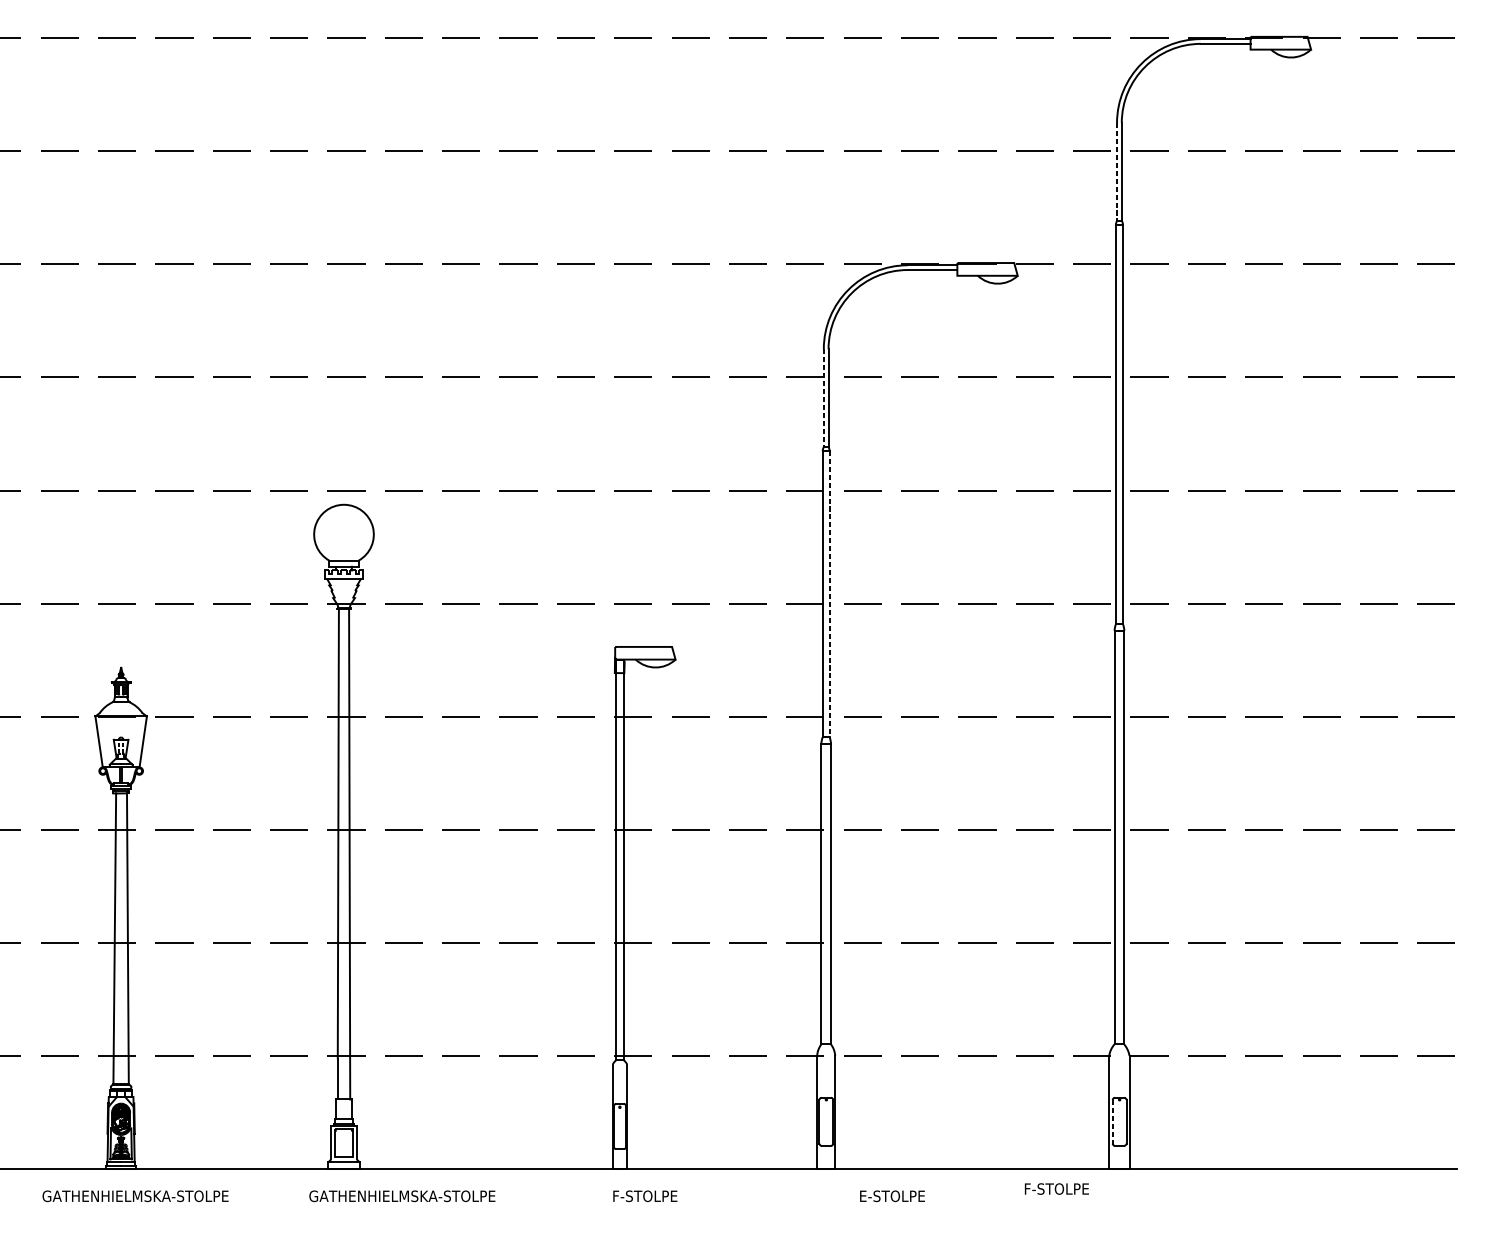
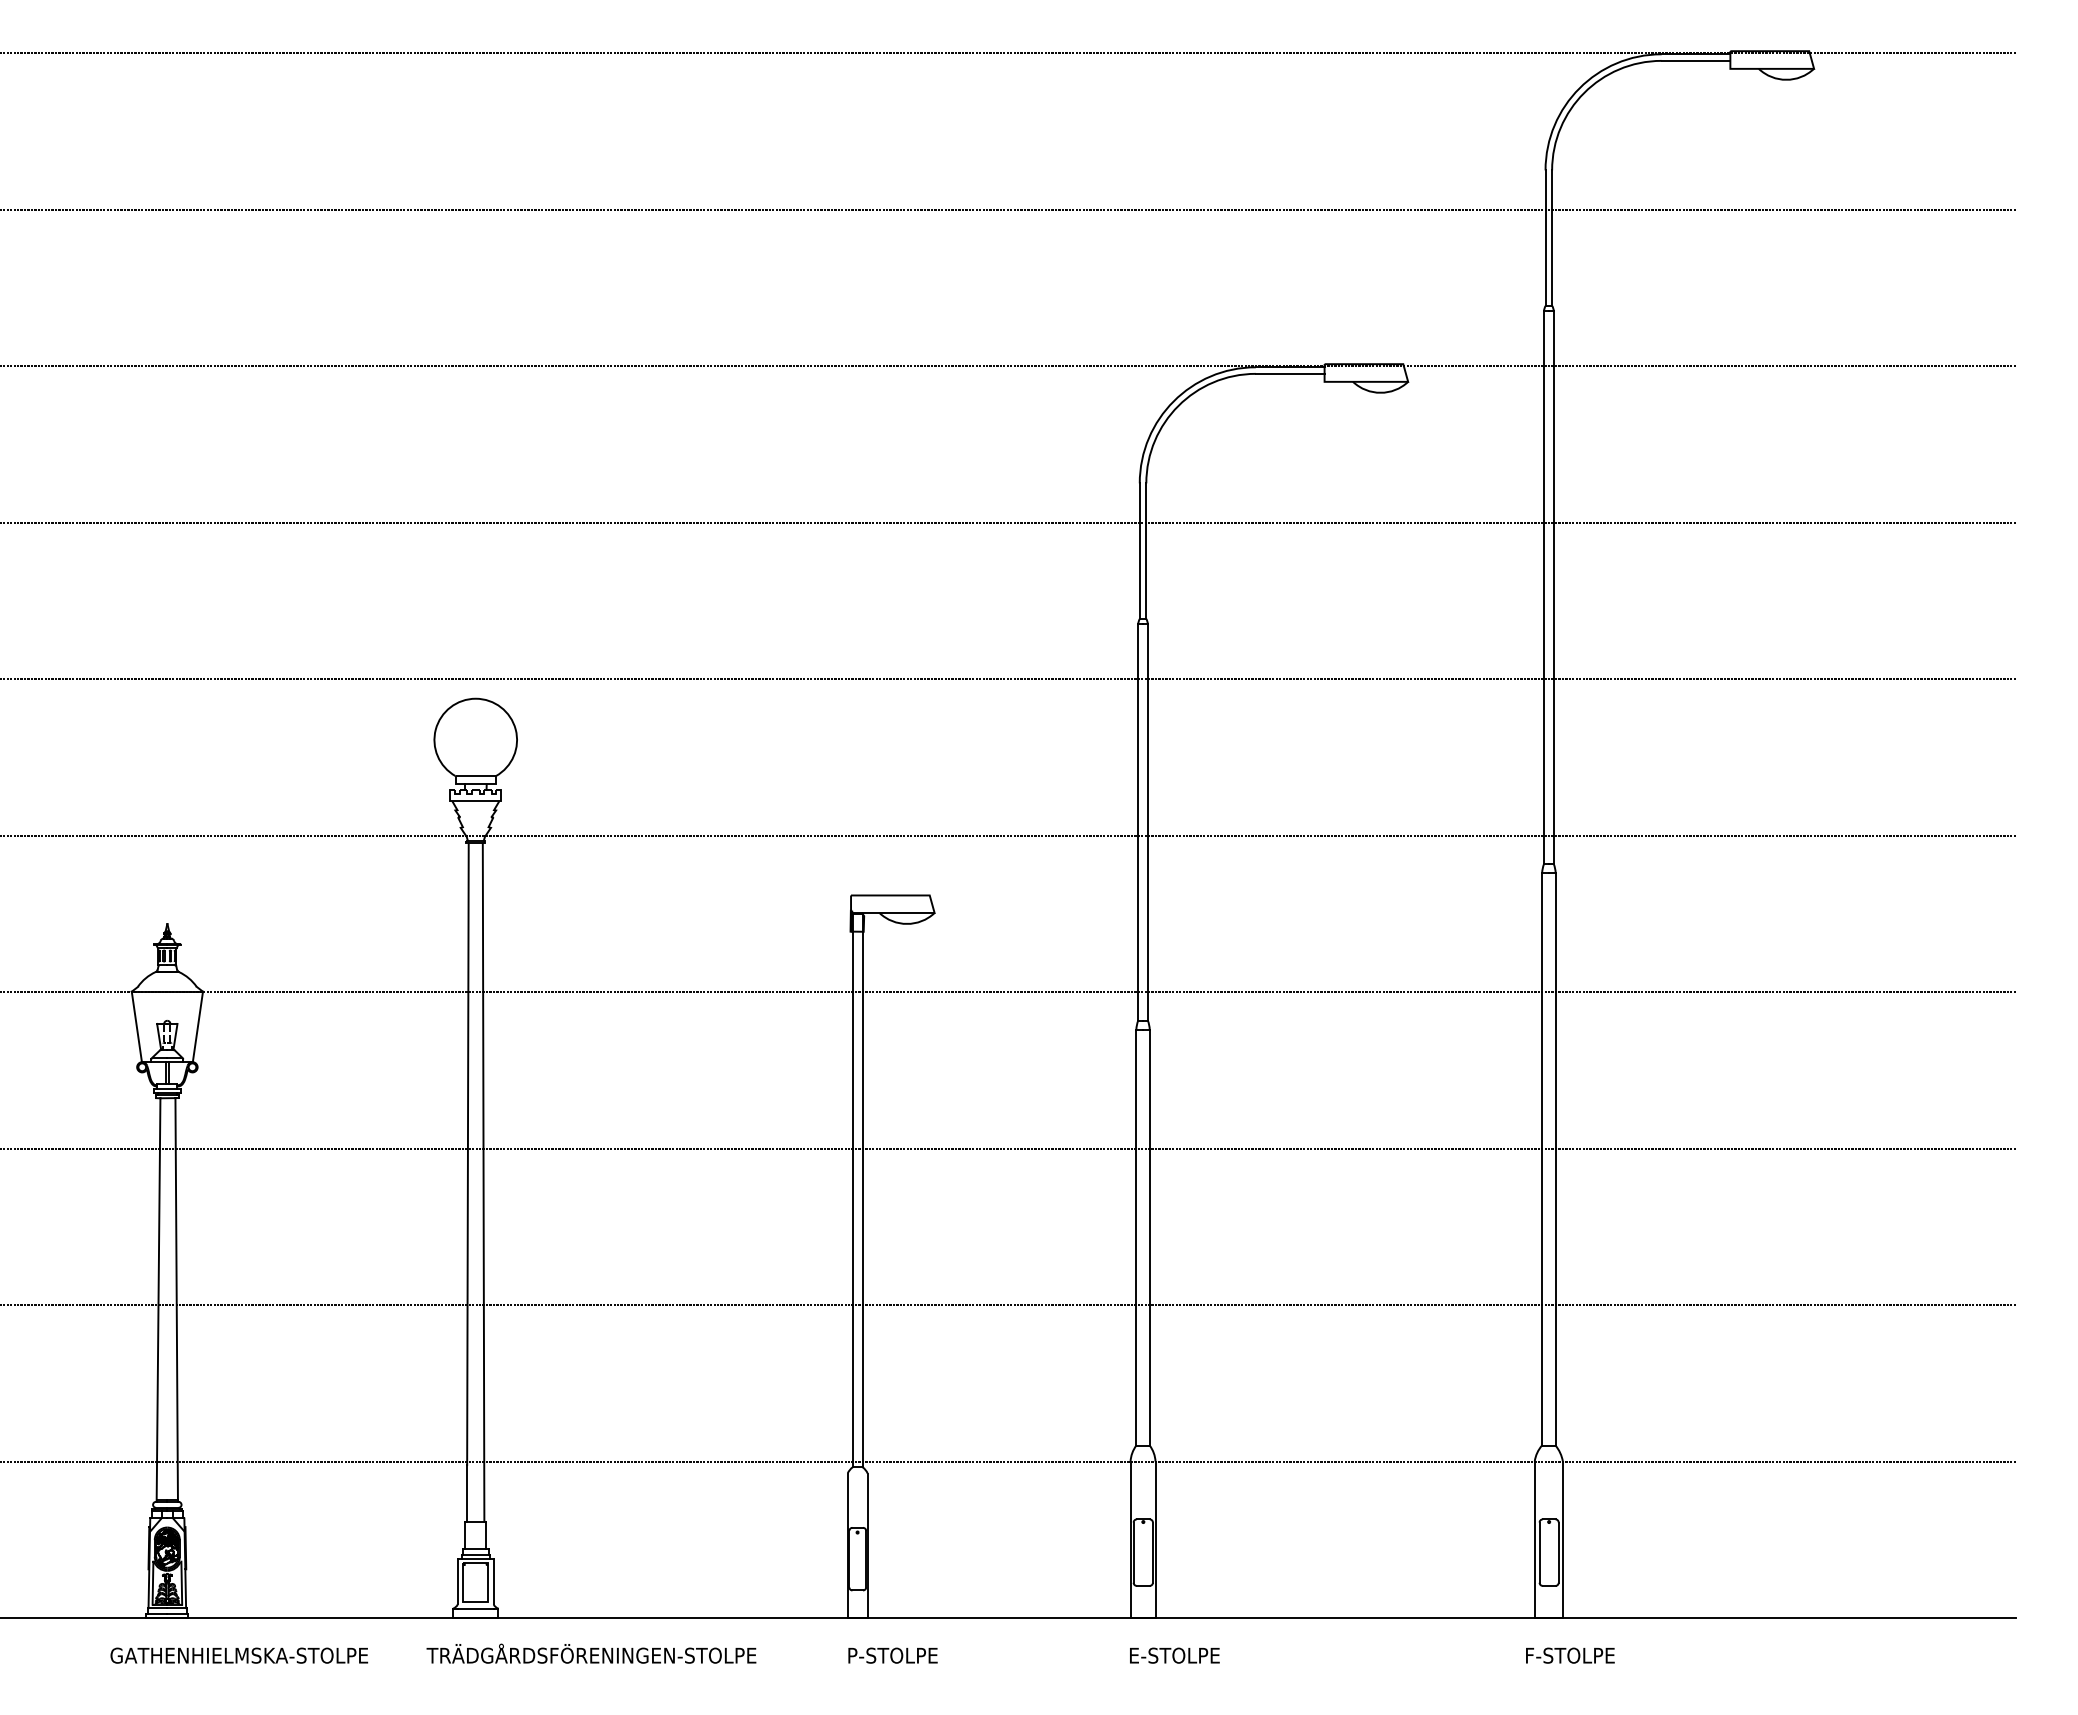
line: (1116, 172) -> (1545, 238), dashed -> solid
line: (823, 398) -> (1139, 551), dashed -> solid
line: (829, 594) -> (1147, 822), dashed -> solid
line: (1112, 1122) -> (1539, 1553), dashed -> solid
text: (1057, 1188) -> (1570, 1655), moved
text: (427, 1194) -> (591, 1653), GATHENHIELMSKA-STOLPE -> TRÄDGÅRDSFÖRENINGEN-STOLPE
text: (135, 1196) -> (239, 1655), moved
text: (645, 1196) -> (893, 1655), F-STOLPE -> P-STOLPE
text: (892, 1196) -> (1174, 1655), moved

